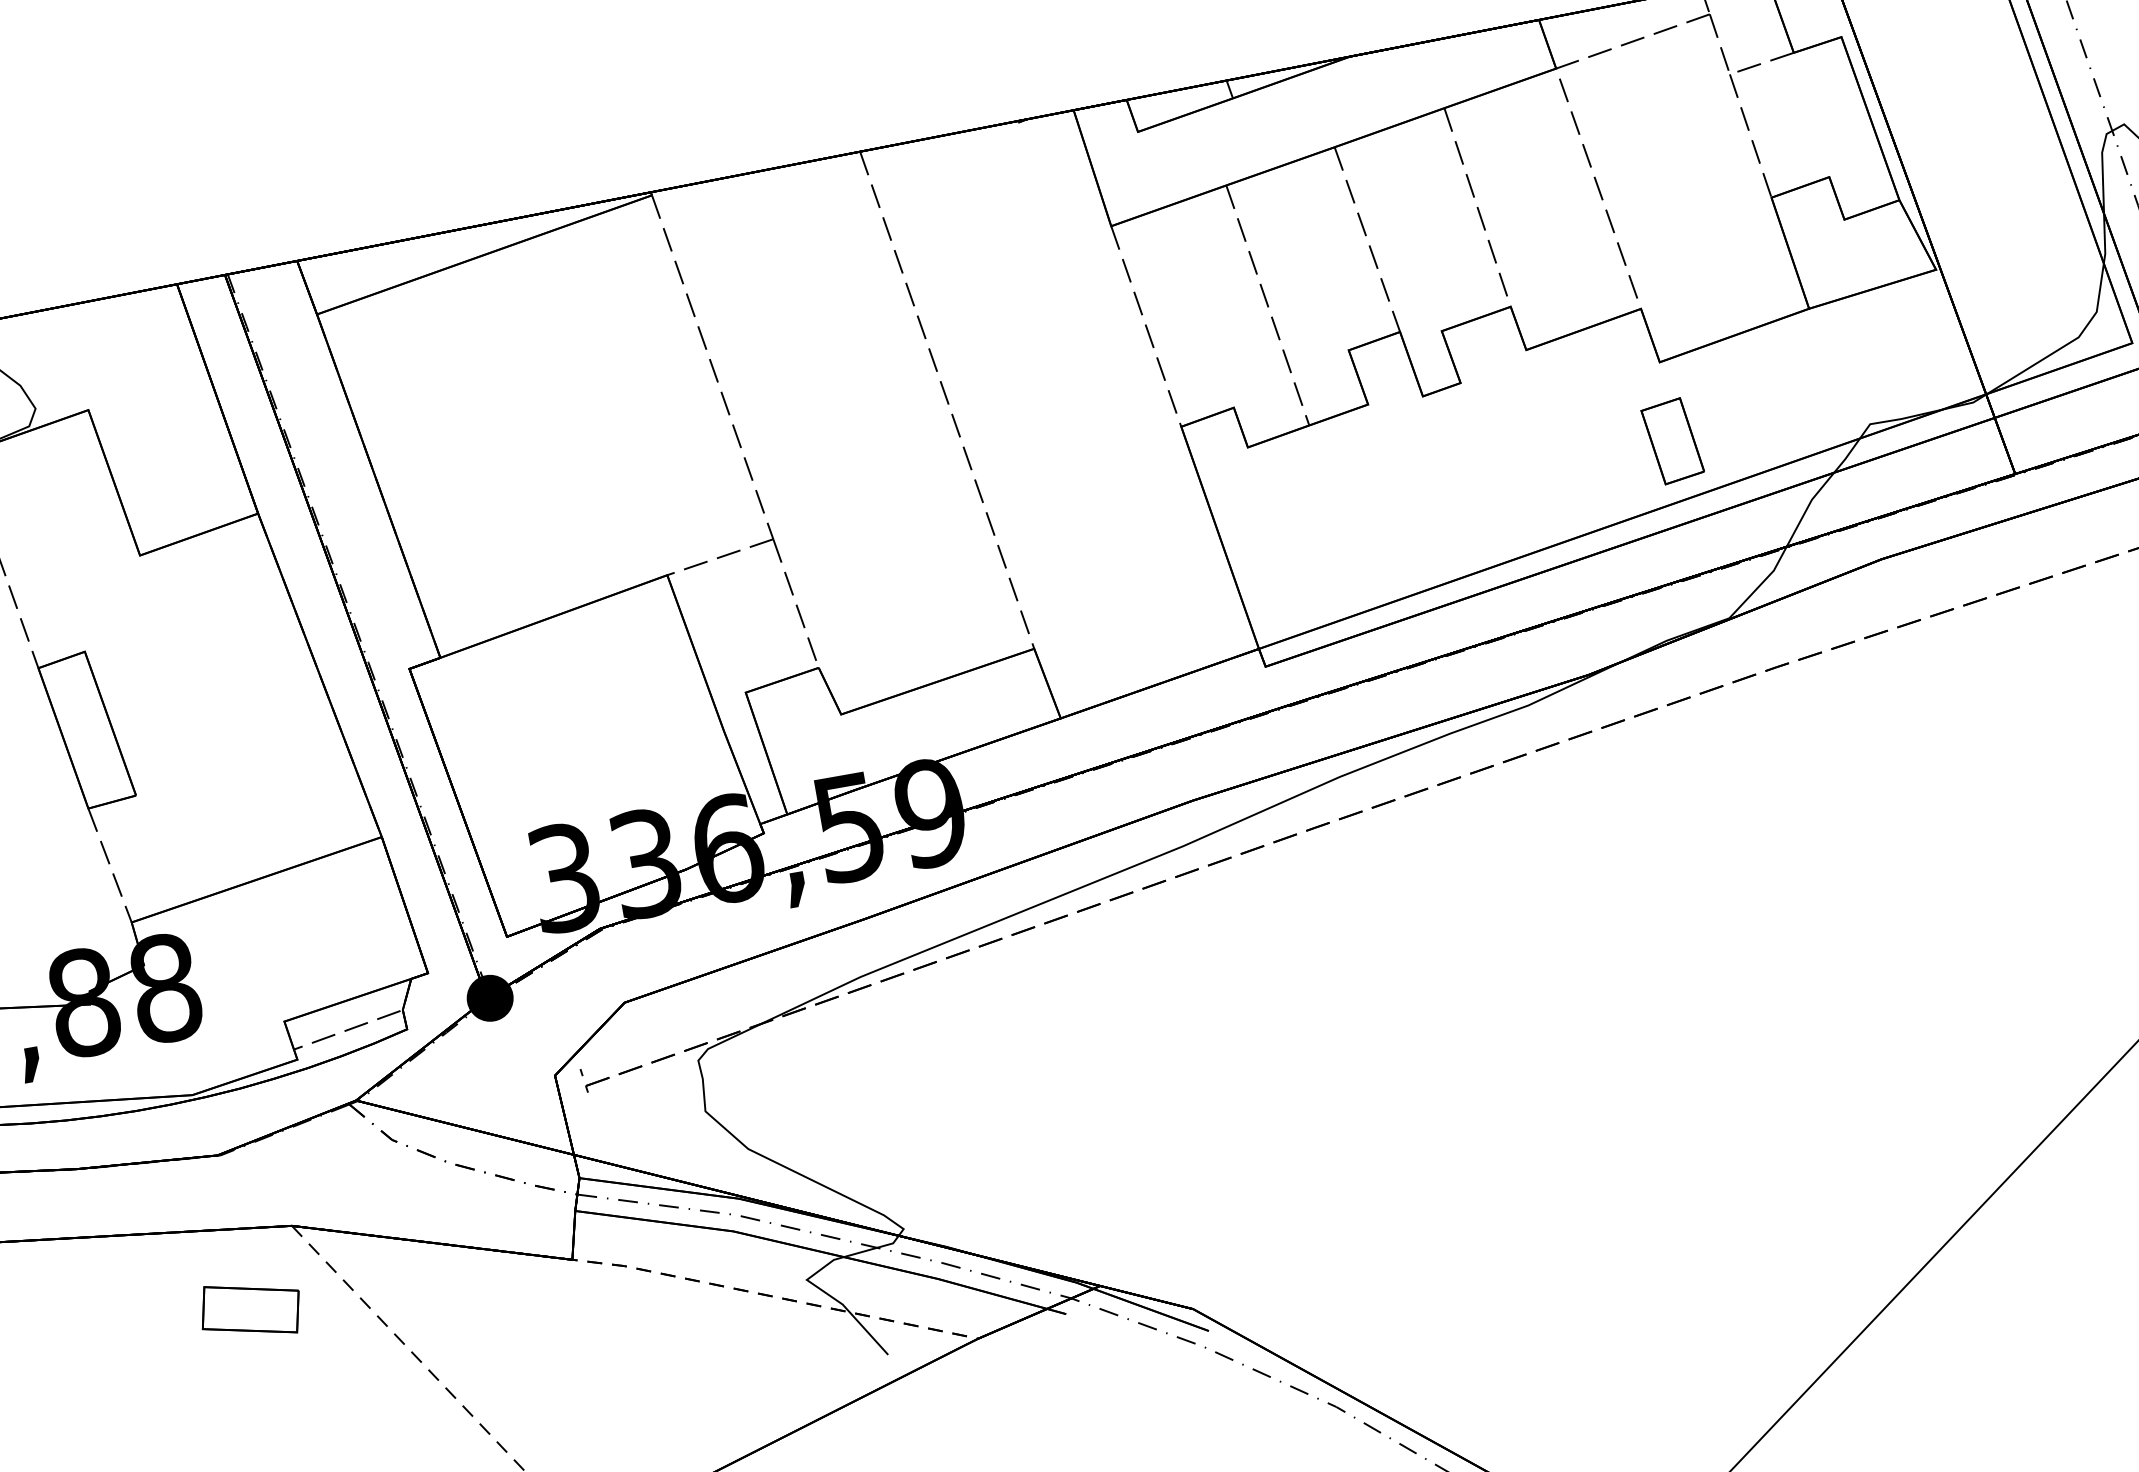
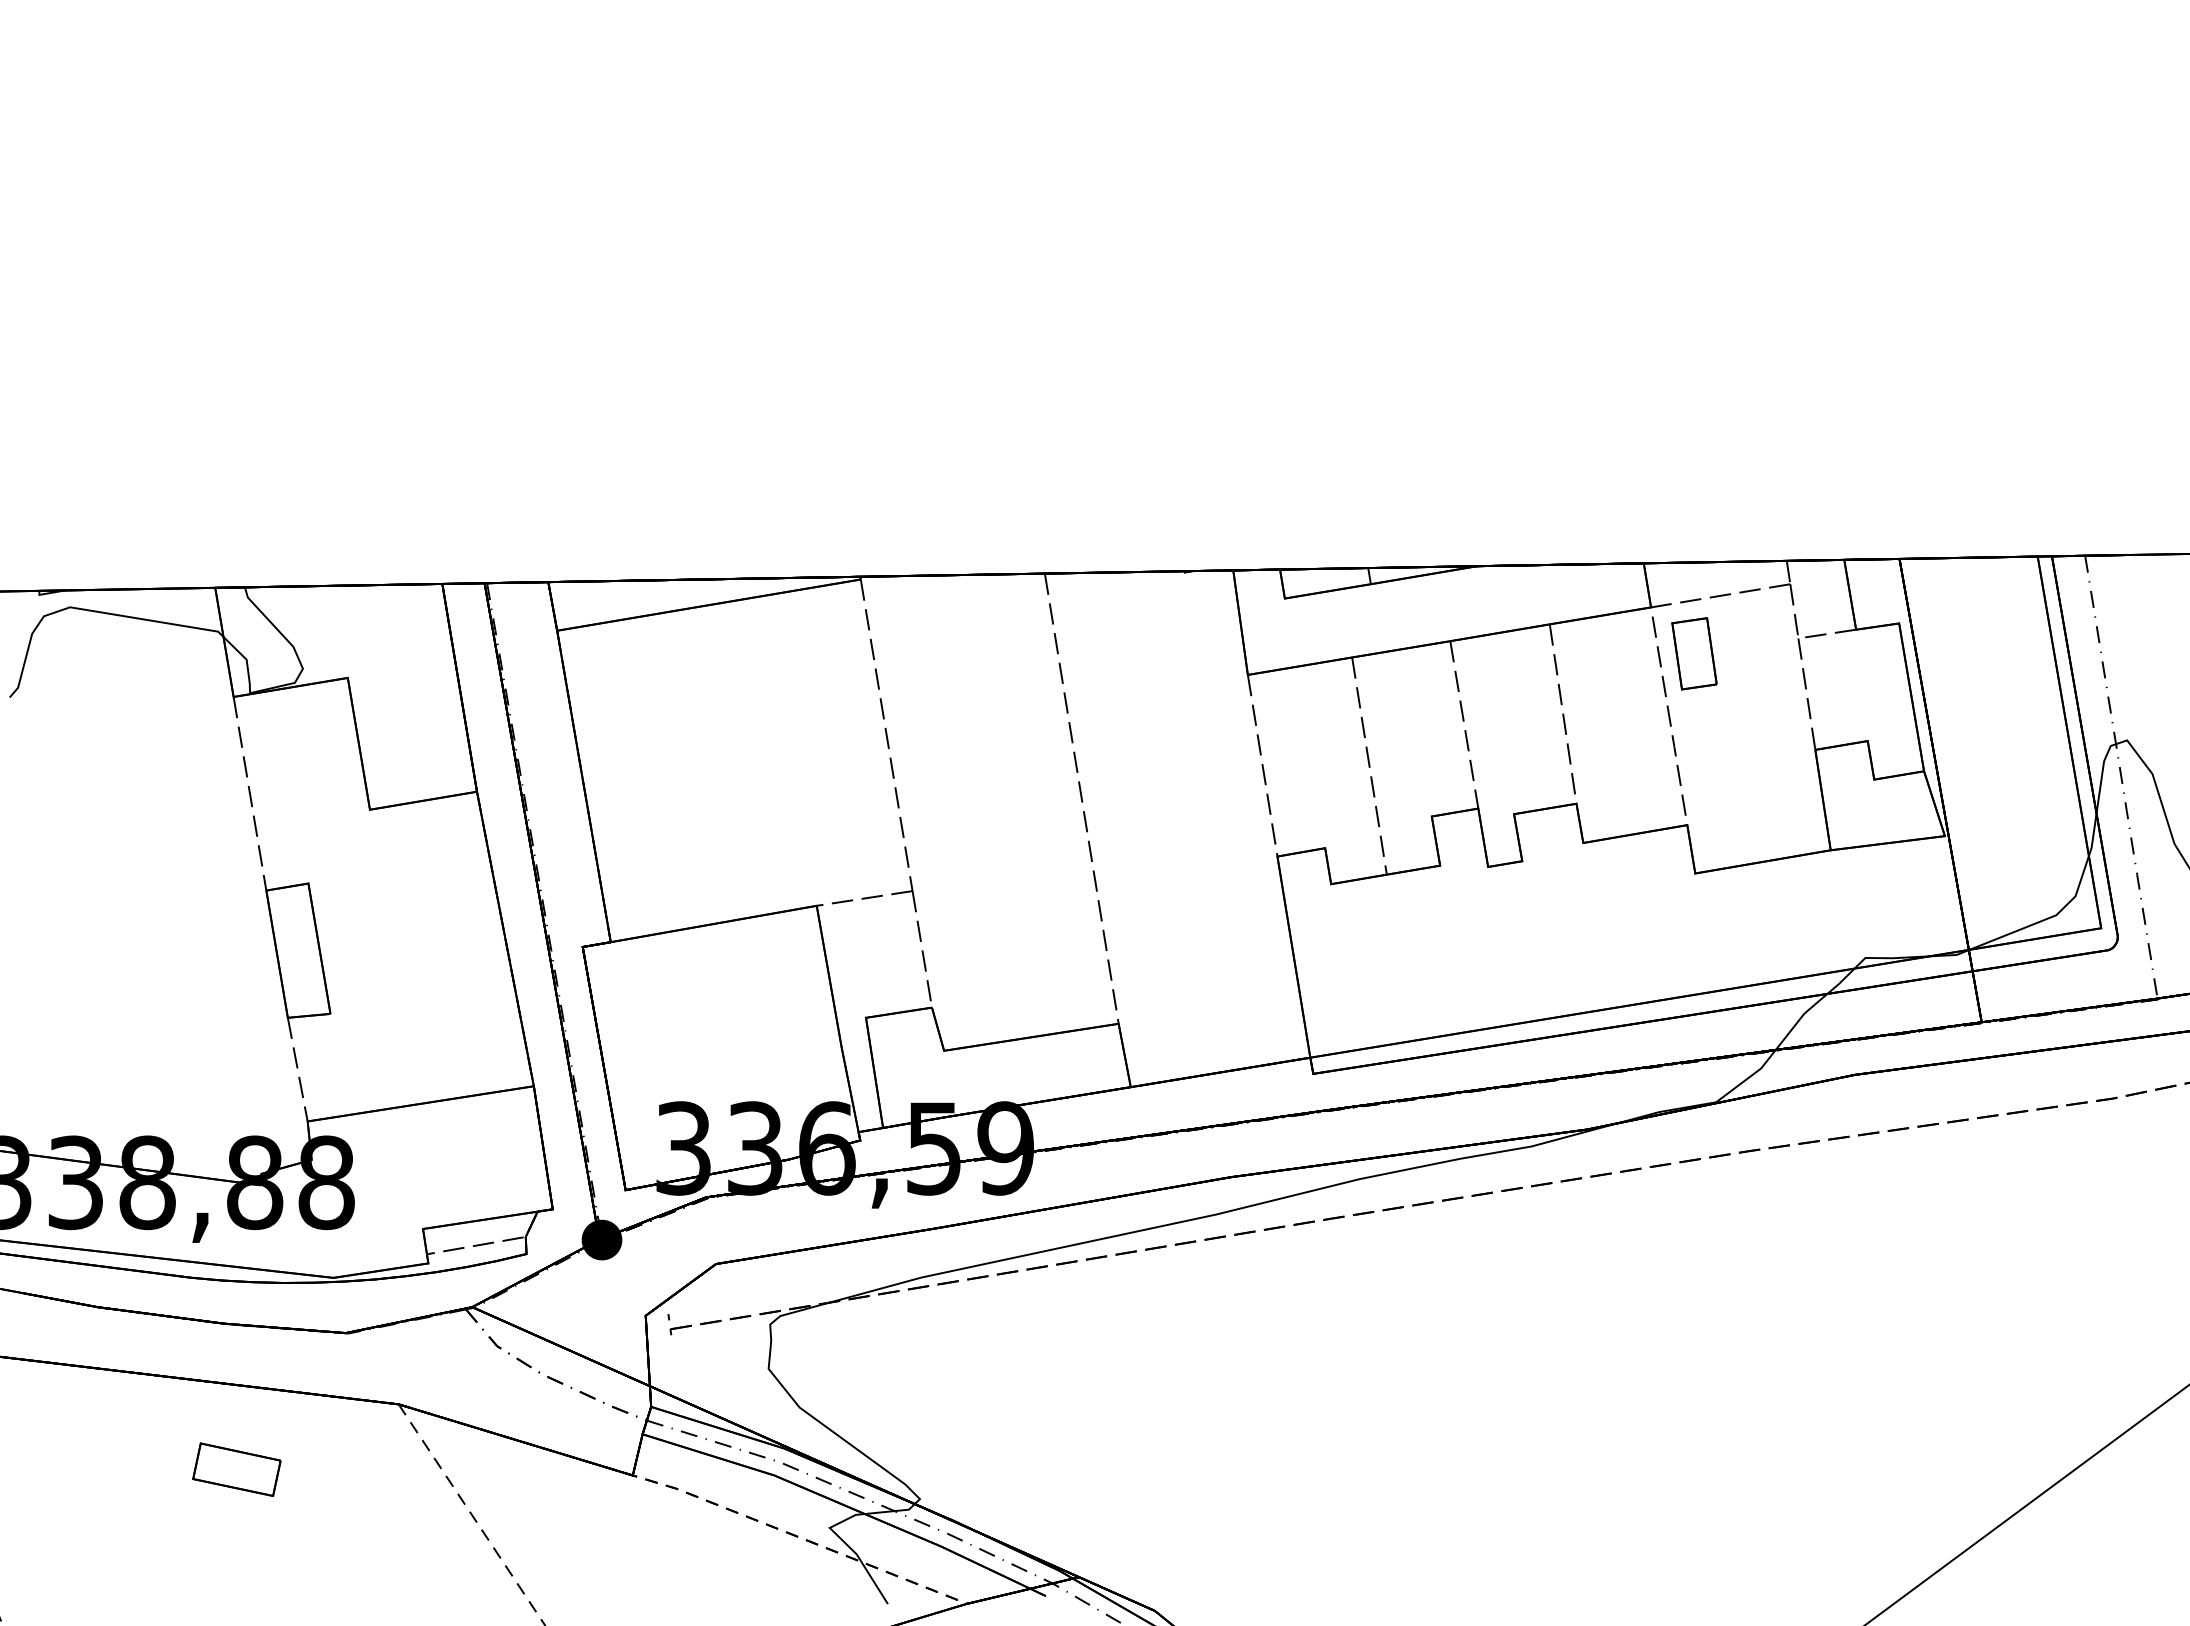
part: (1672, 440) -> (1694, 653), moved
part: (250, 1309) -> (236, 1469), moved

